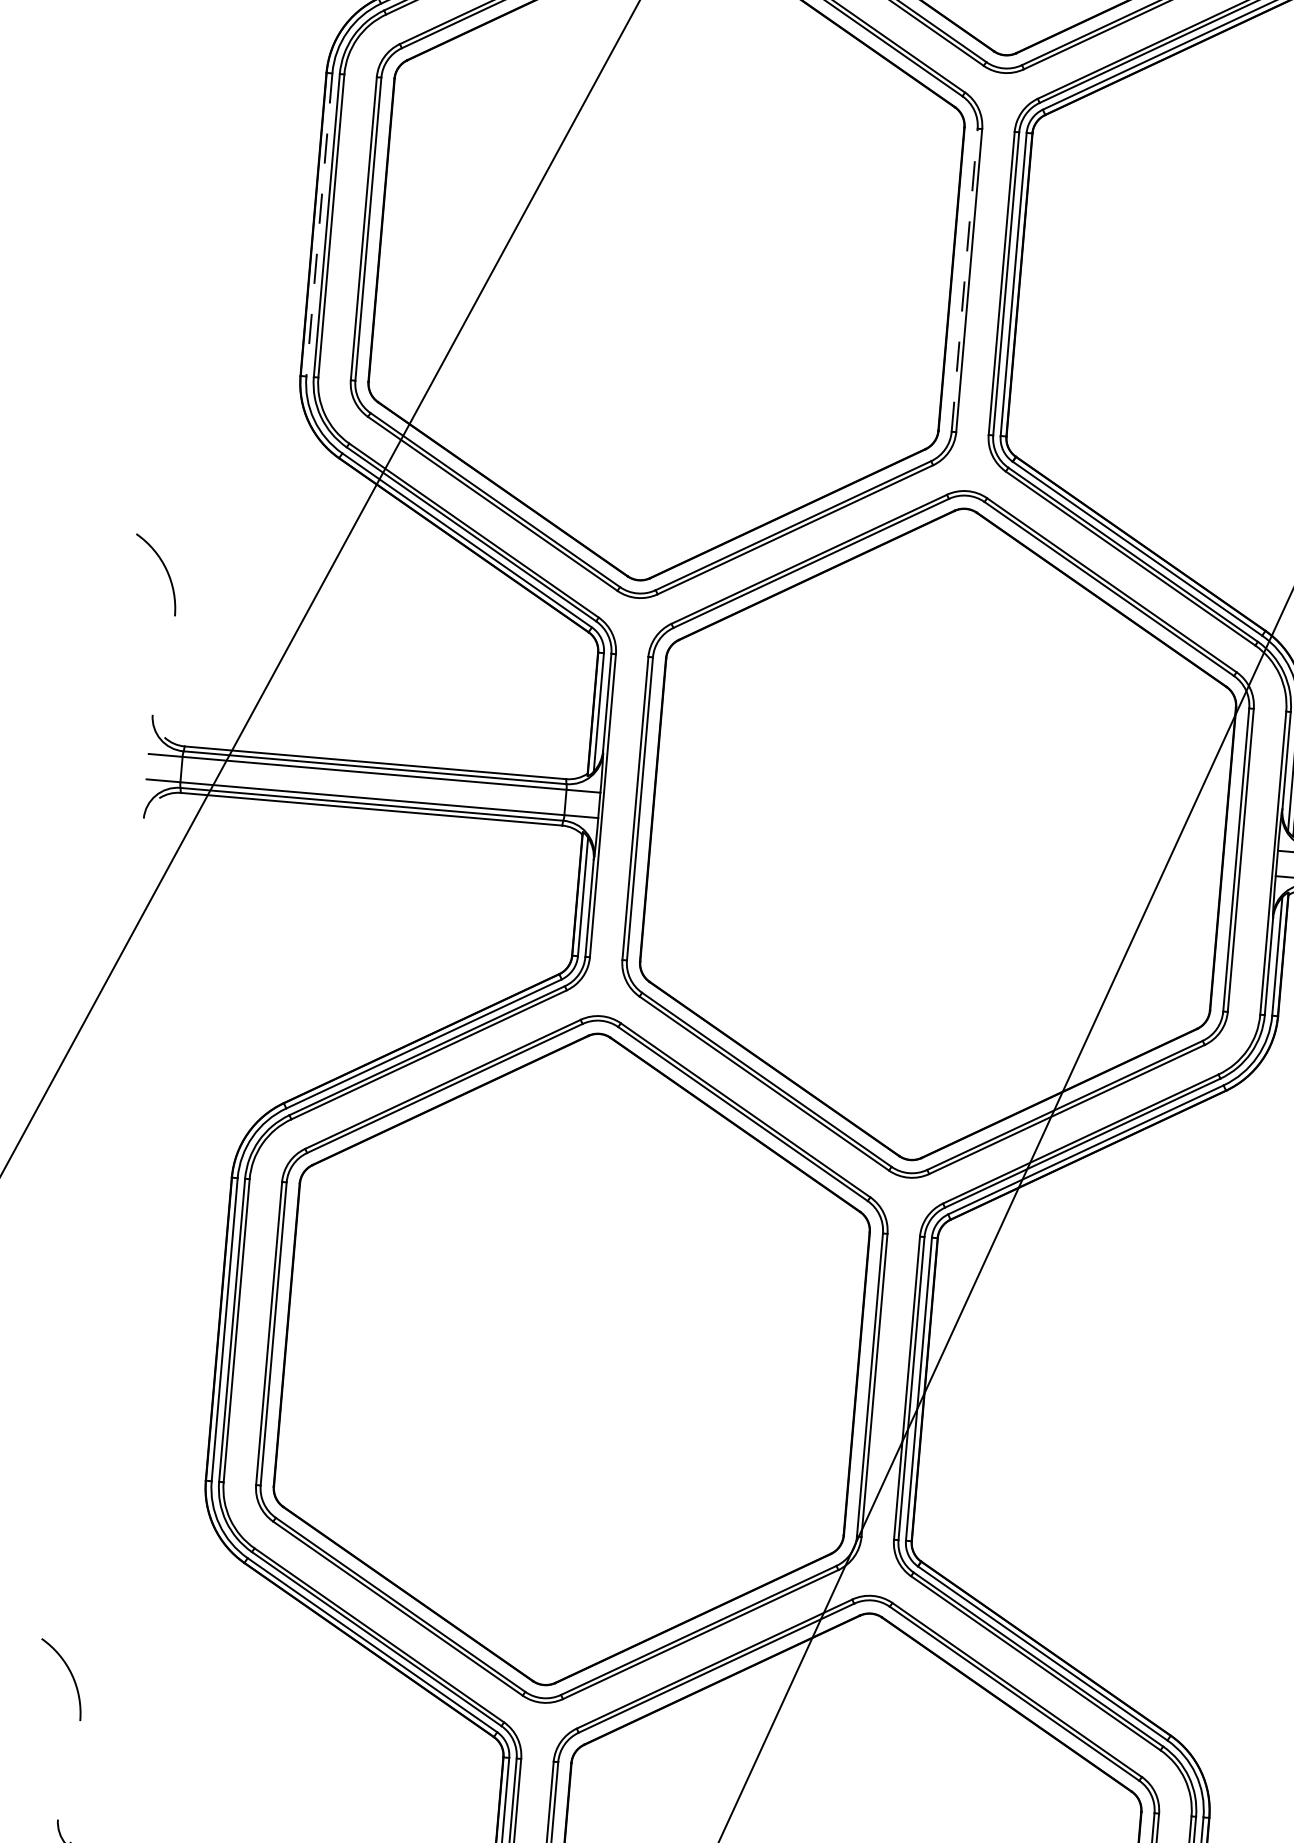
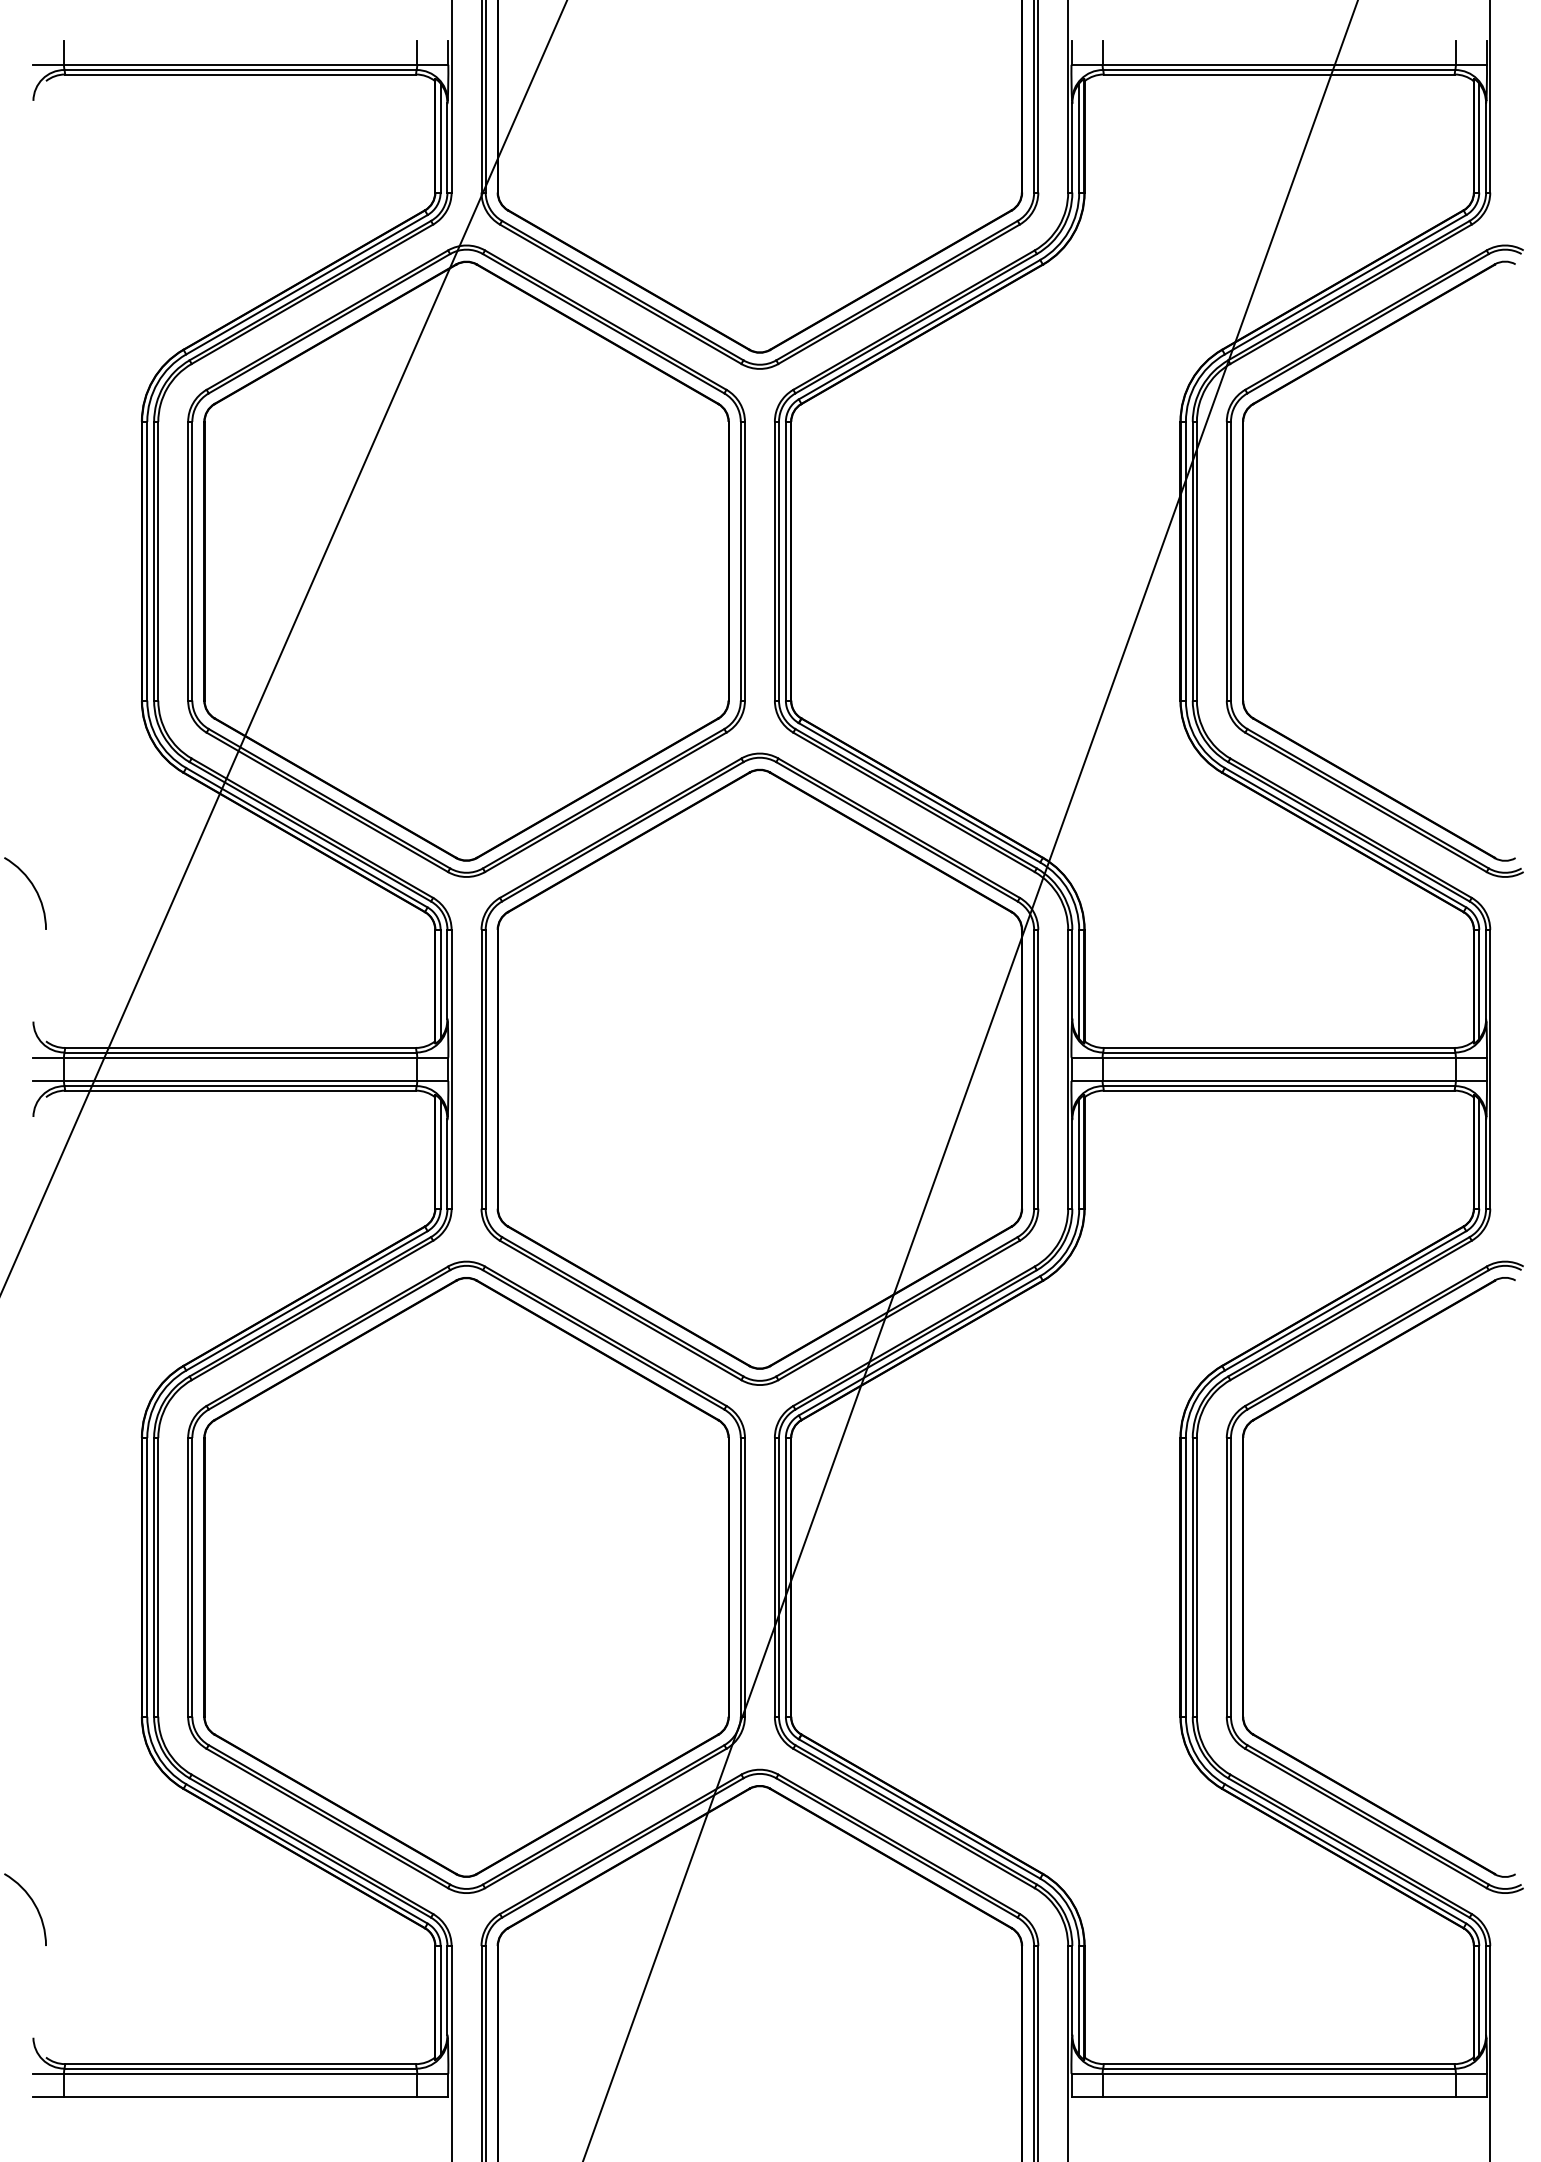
line: (319, 225) -> (147, 561), dashed -> solid
line: (964, 279) -> (740, 560), dashed -> solid

